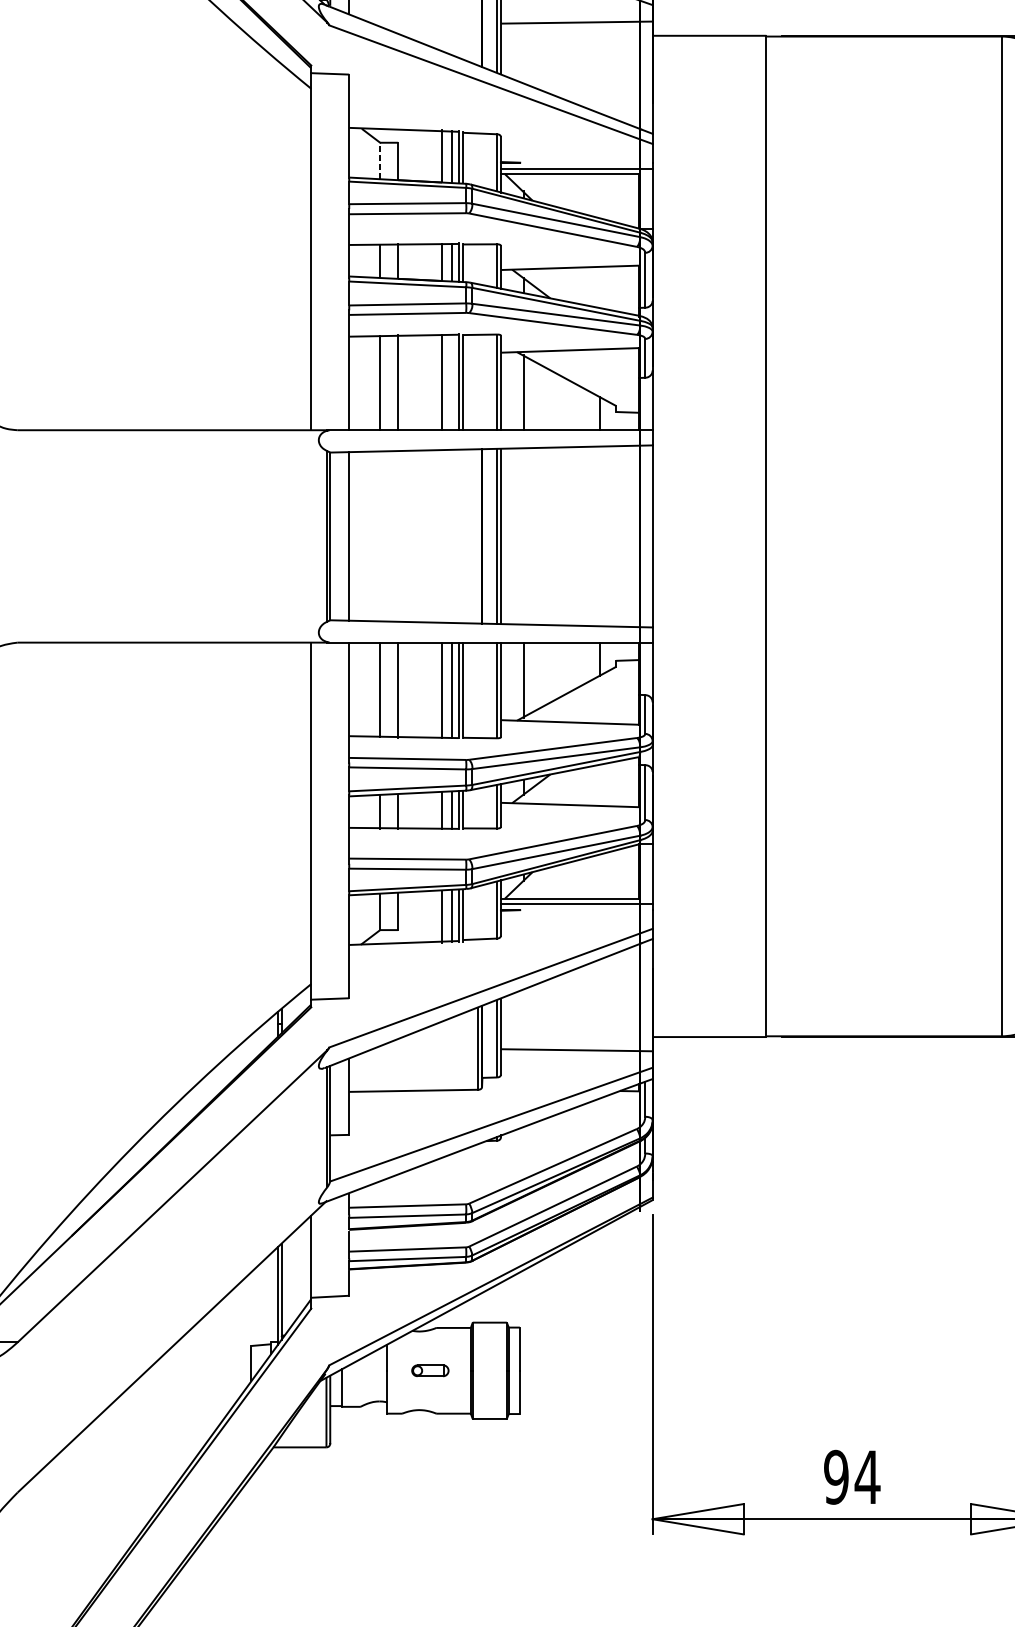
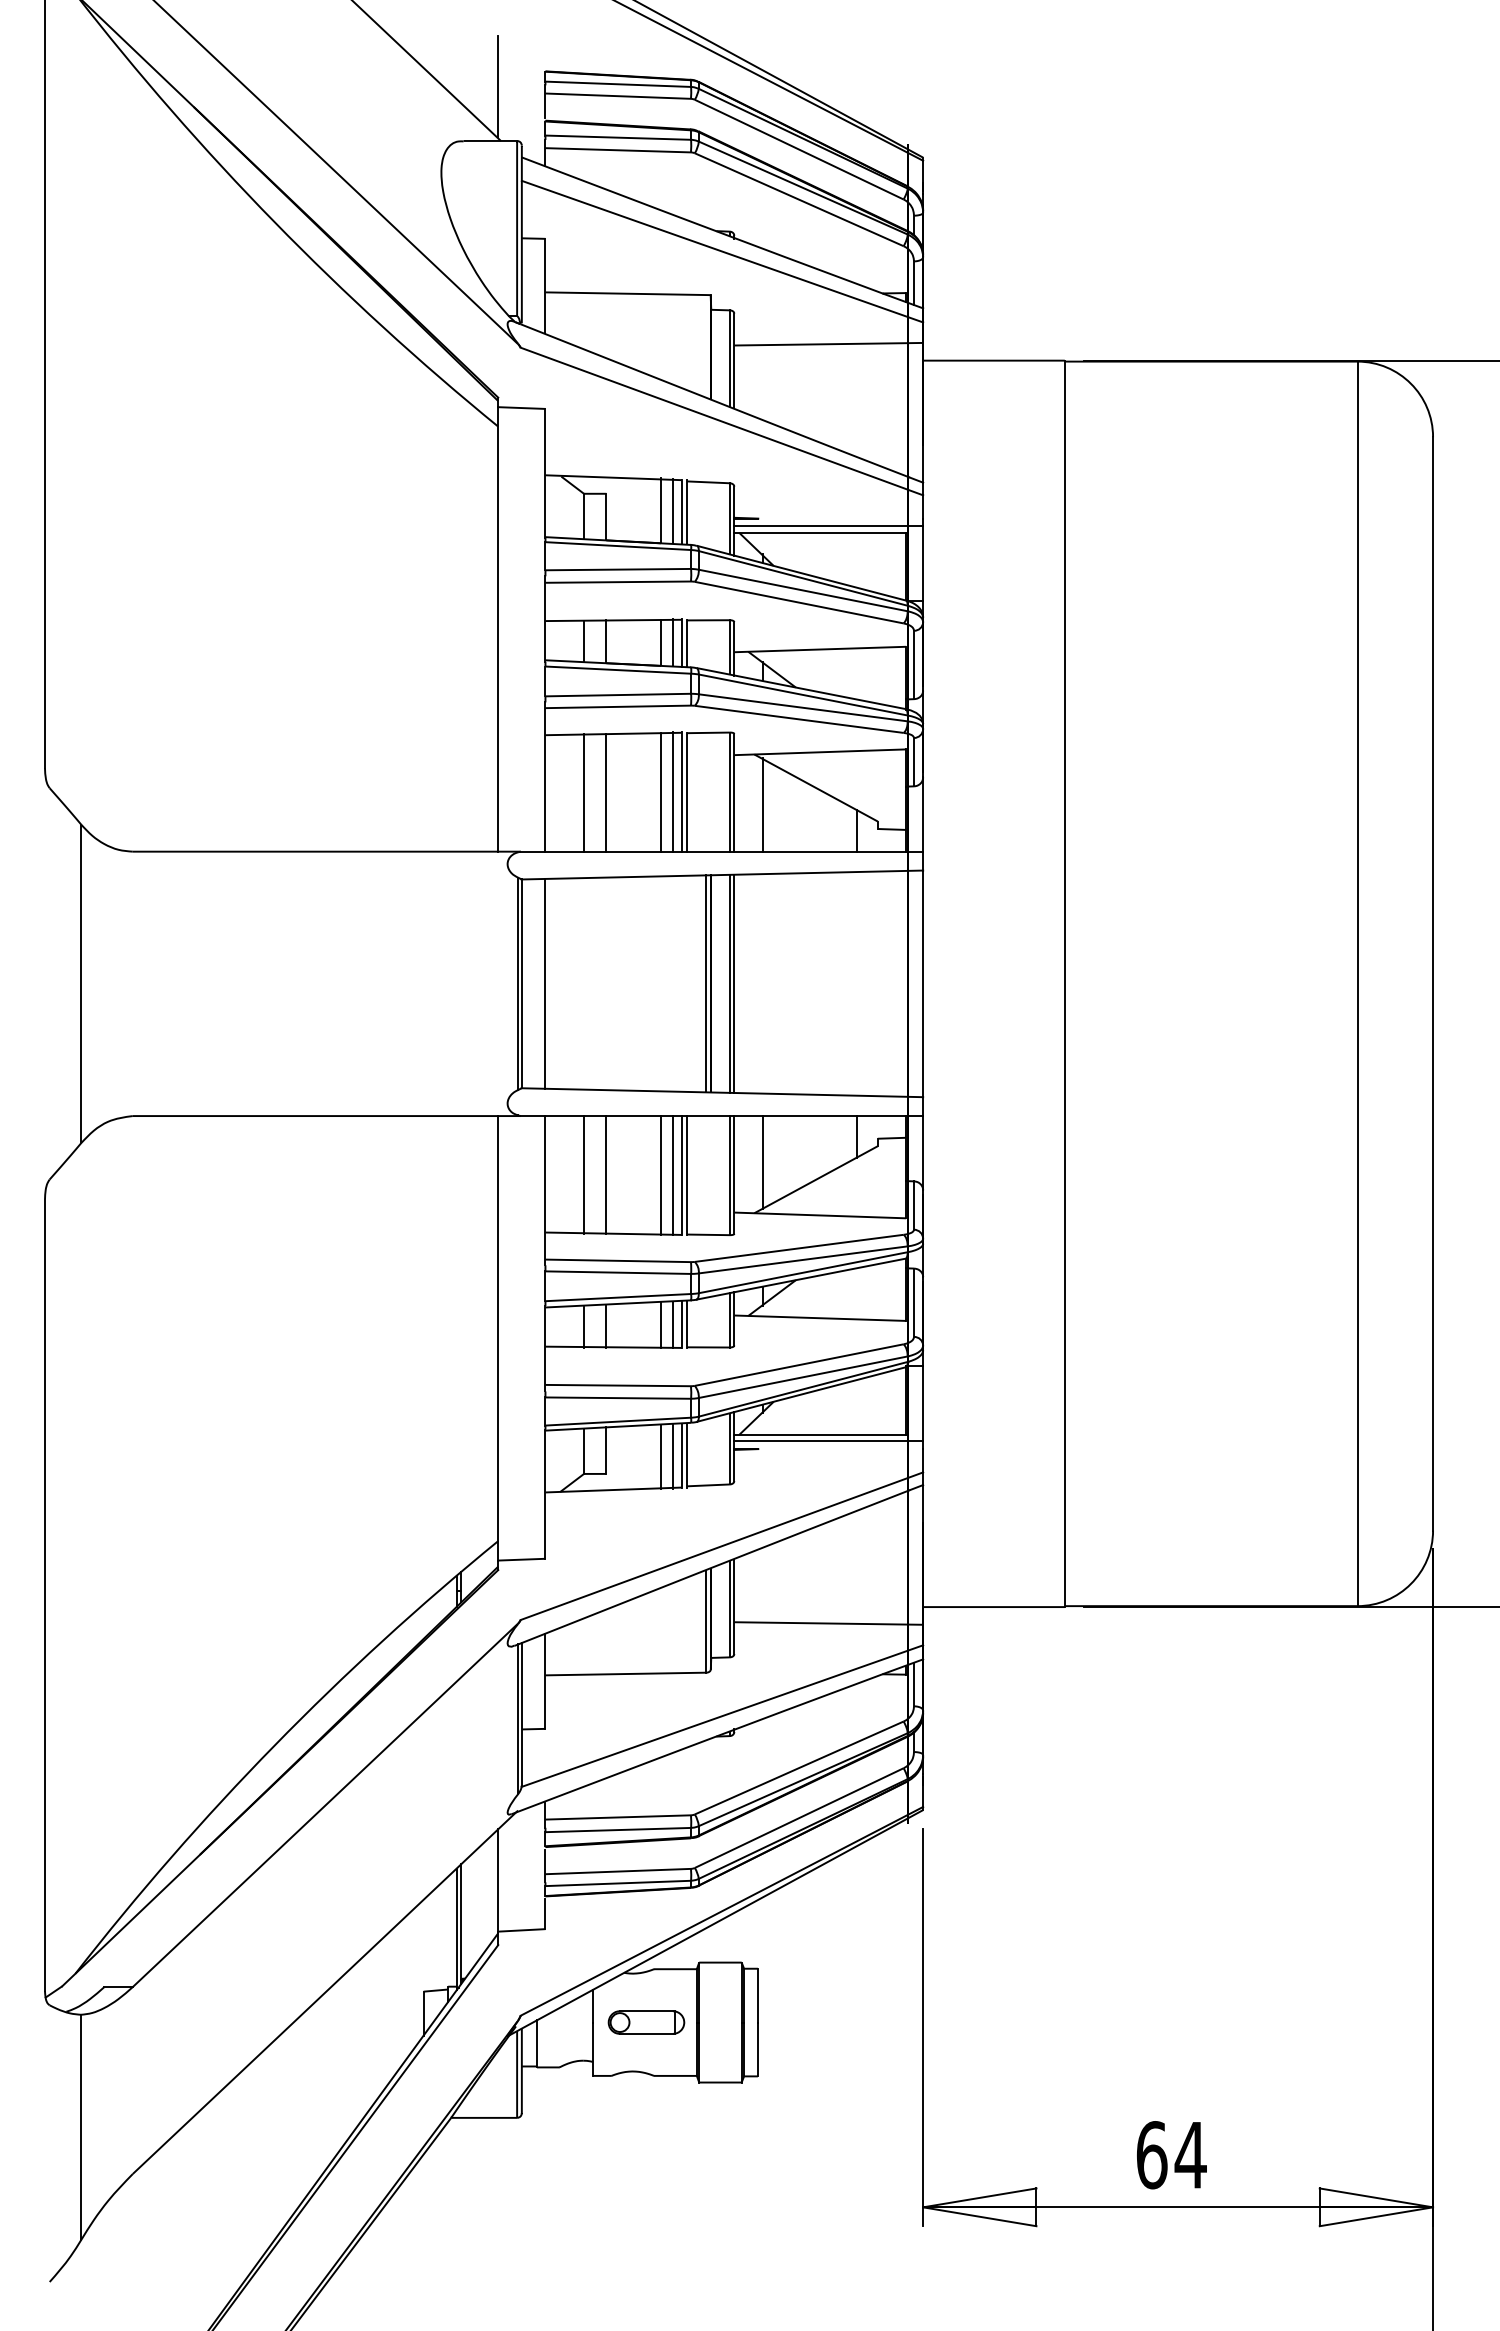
line: (380, 160) -> (584, 515), dashed -> solid
line: (452, 381) -> (673, 791), added
line: (478, 536) -> (706, 983), added
part: (430, 1370) -> (646, 2022), size x1.67
text: (836, 1477) -> (1151, 2155), 94 -> 64

